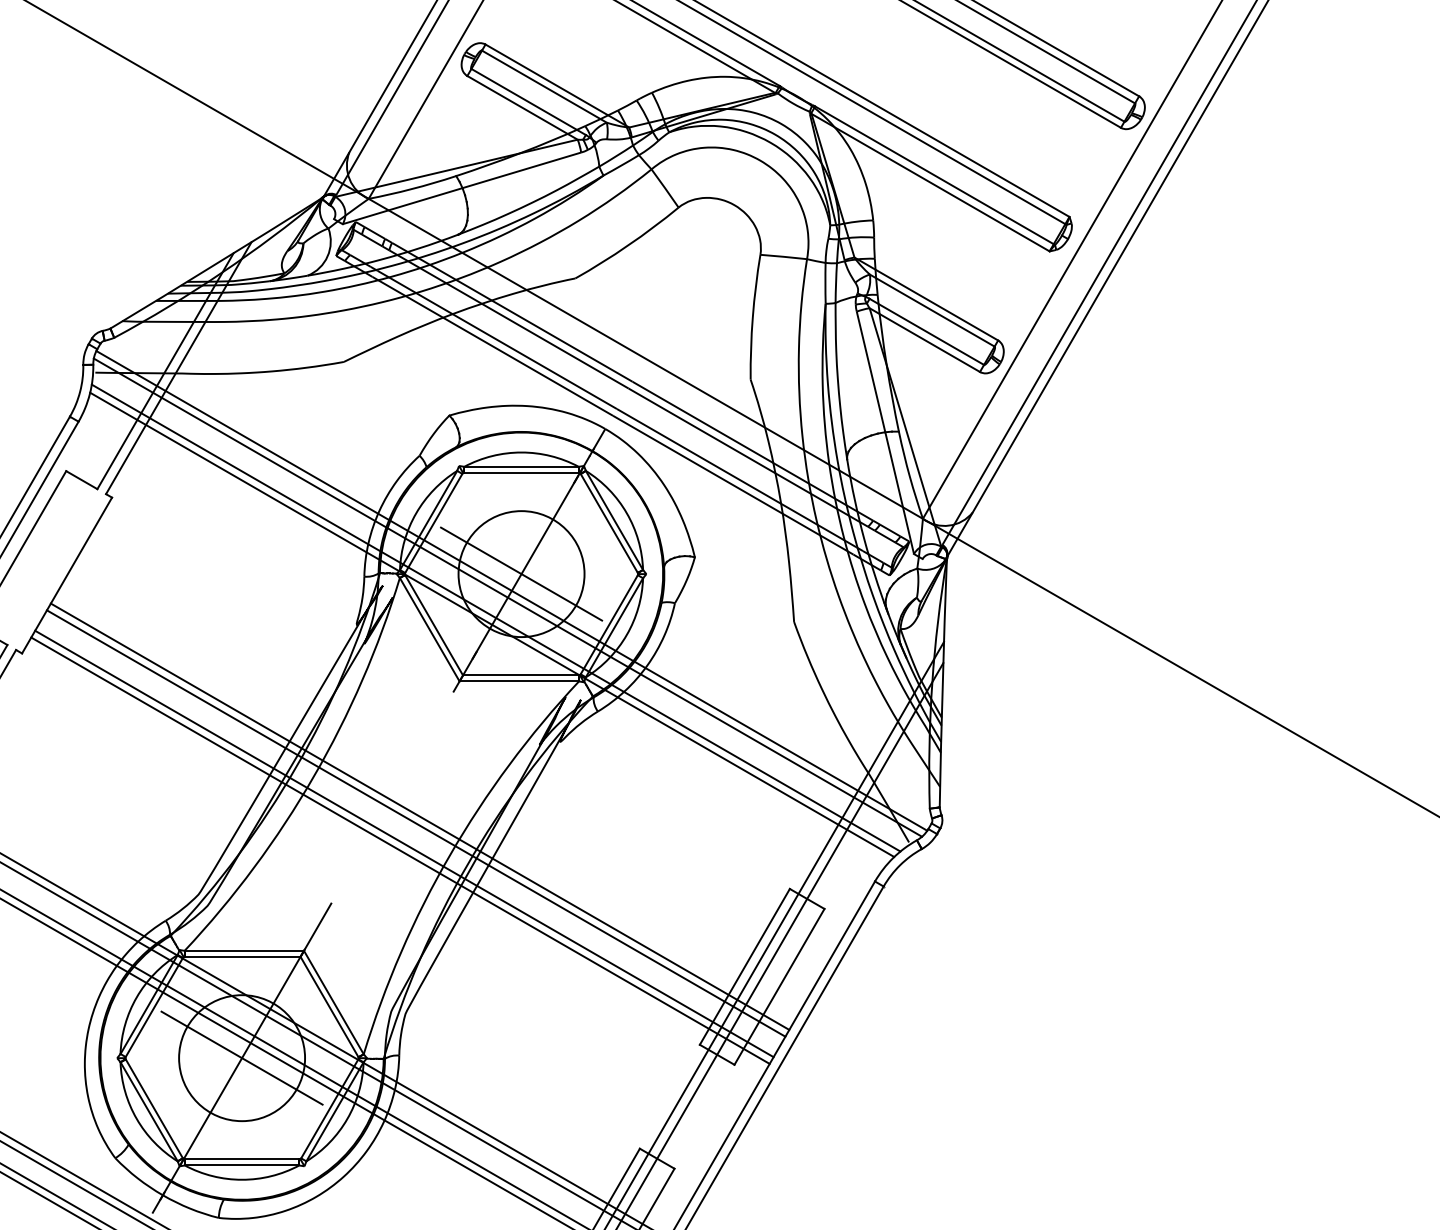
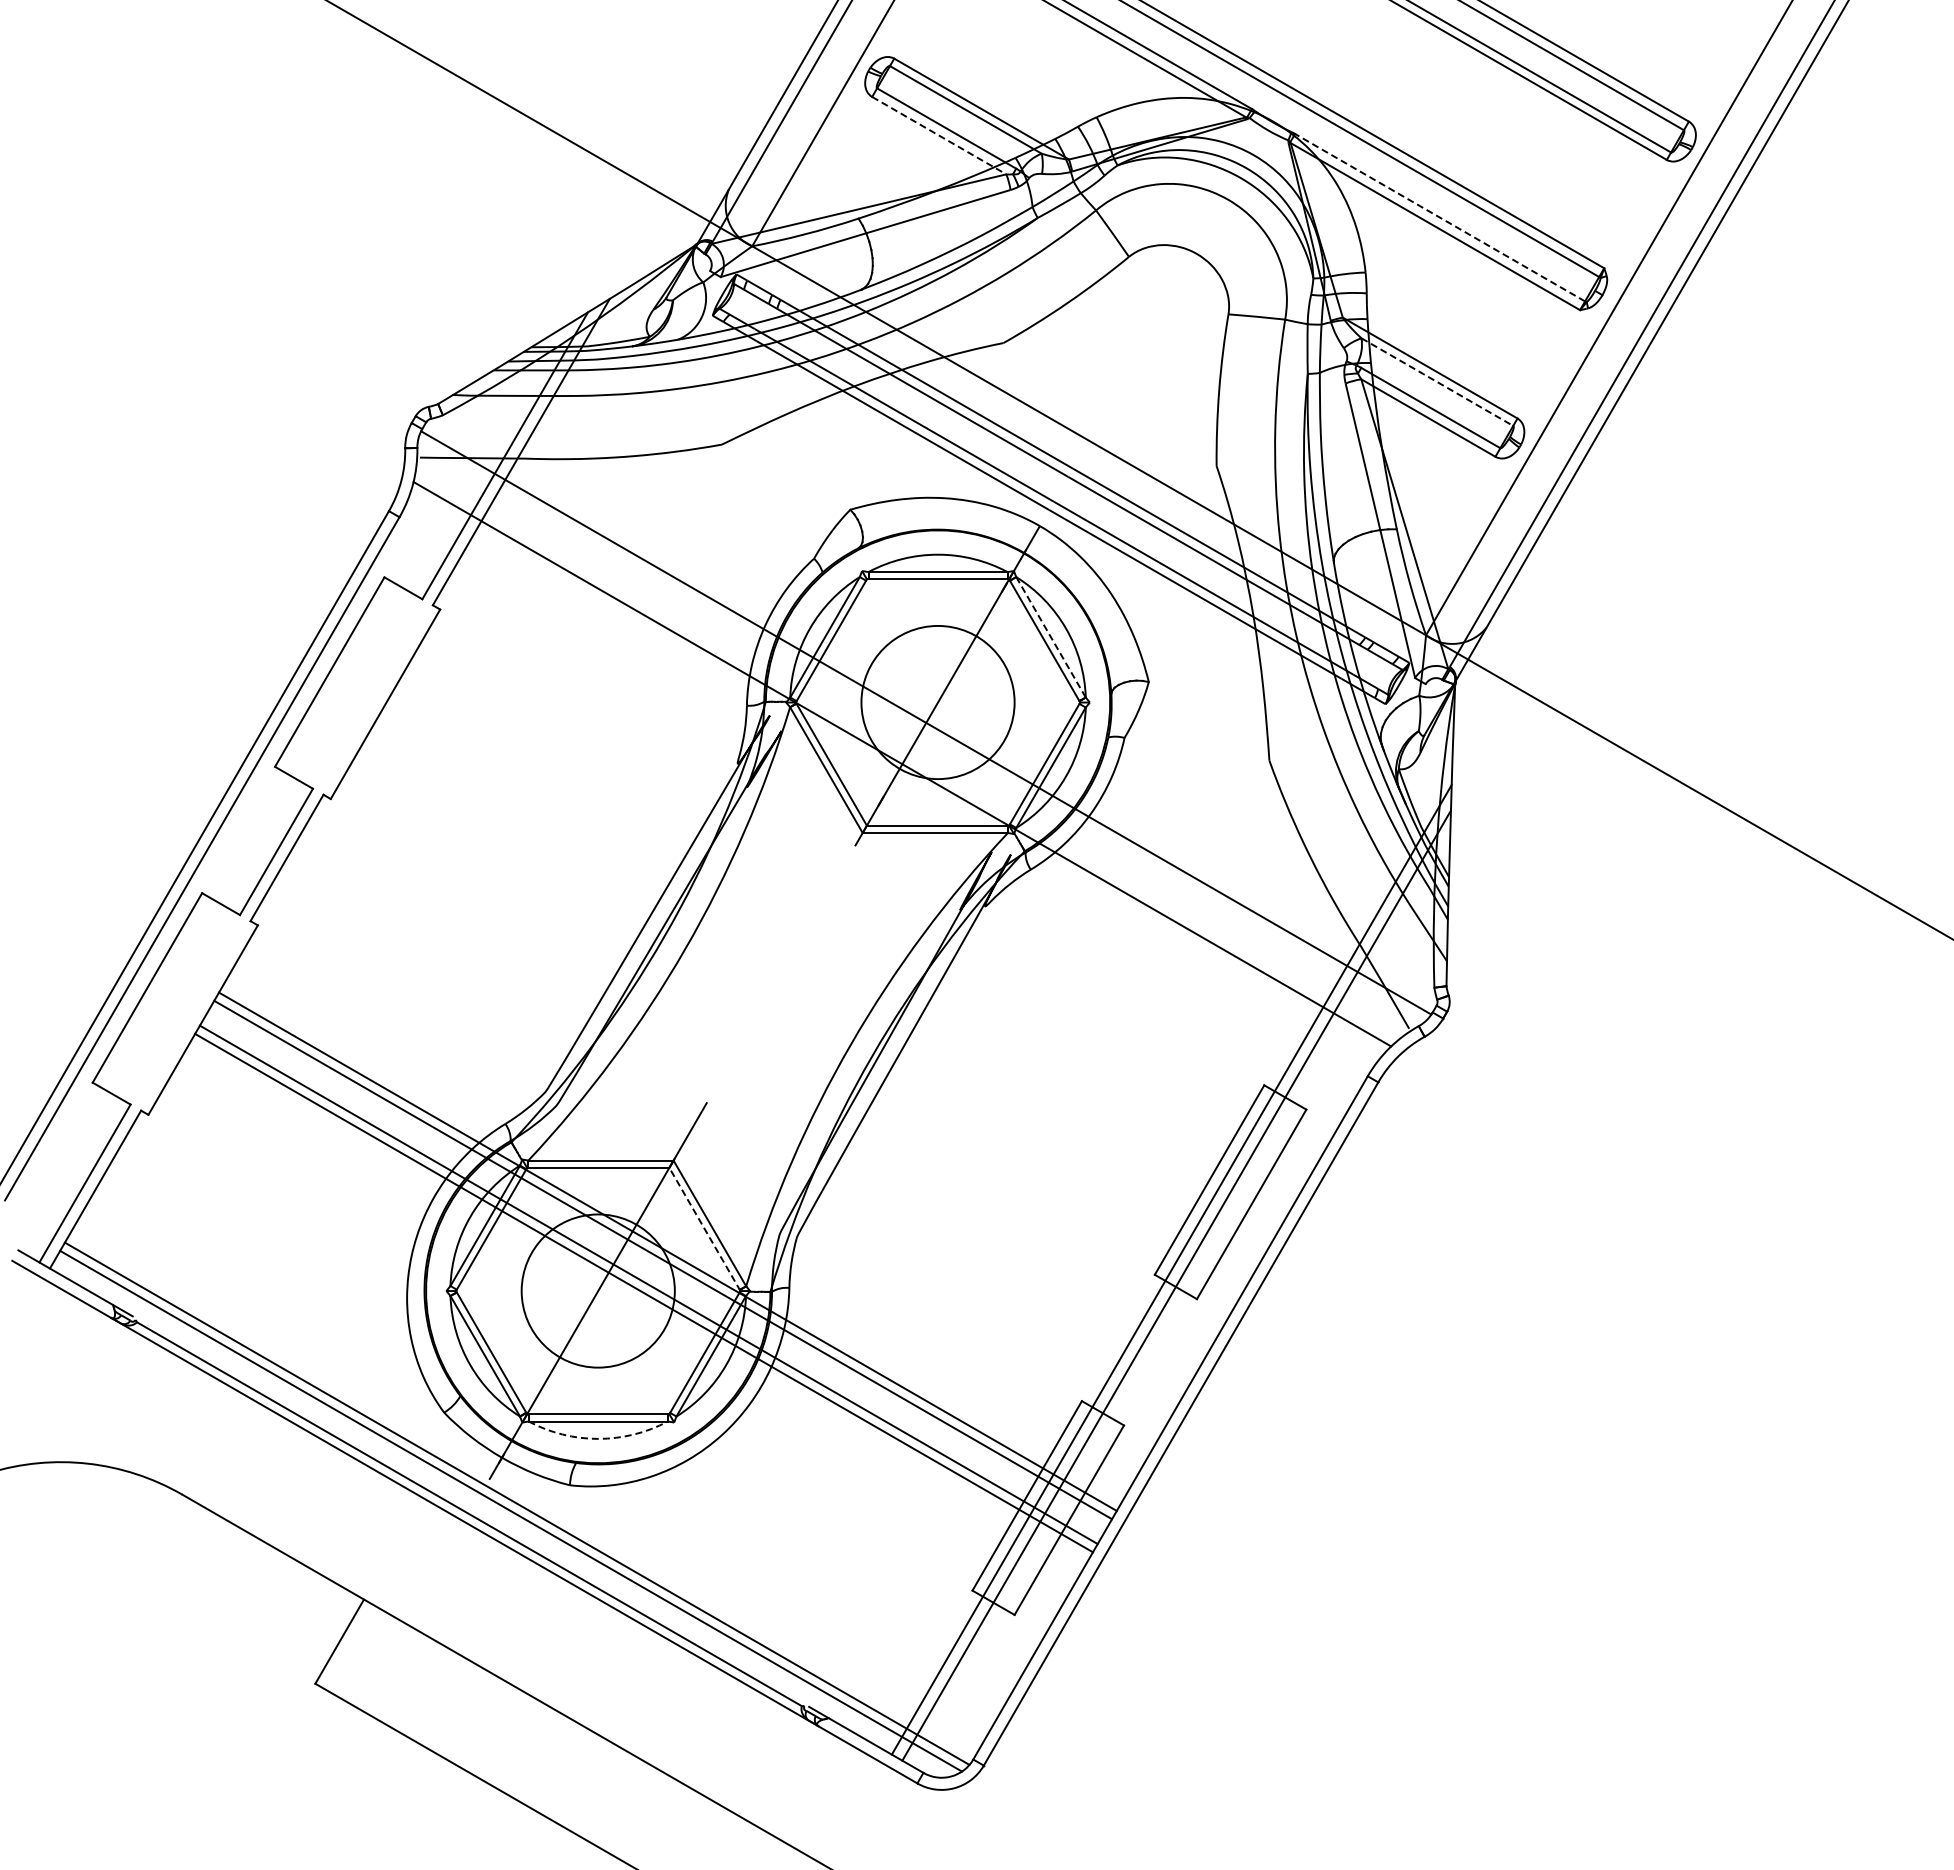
line: (522, 107) -> (939, 135), solid -> dashed
line: (933, 175) -> (1439, 217), solid -> dashed
line: (932, 310) -> (1437, 382), solid -> dashed
line: (614, 520) -> (1051, 637), solid -> dashed
line: (521, 574) -> (937, 702), removed
line: (507, 597) -> (921, 730), removed
line: (495, 617) -> (906, 755), removed
line: (419, 816) -> (814, 997), removed
line: (415, 823) -> (809, 1005), removed
line: (404, 843) -> (795, 1030), removed
line: (400, 850) -> (790, 1038), removed
line: (329, 1007) -> (704, 1229), solid -> dashed
line: (242, 1057) -> (598, 1290), removed
arc: (242, 1179) -> (598, 1438), solid -> dashed

